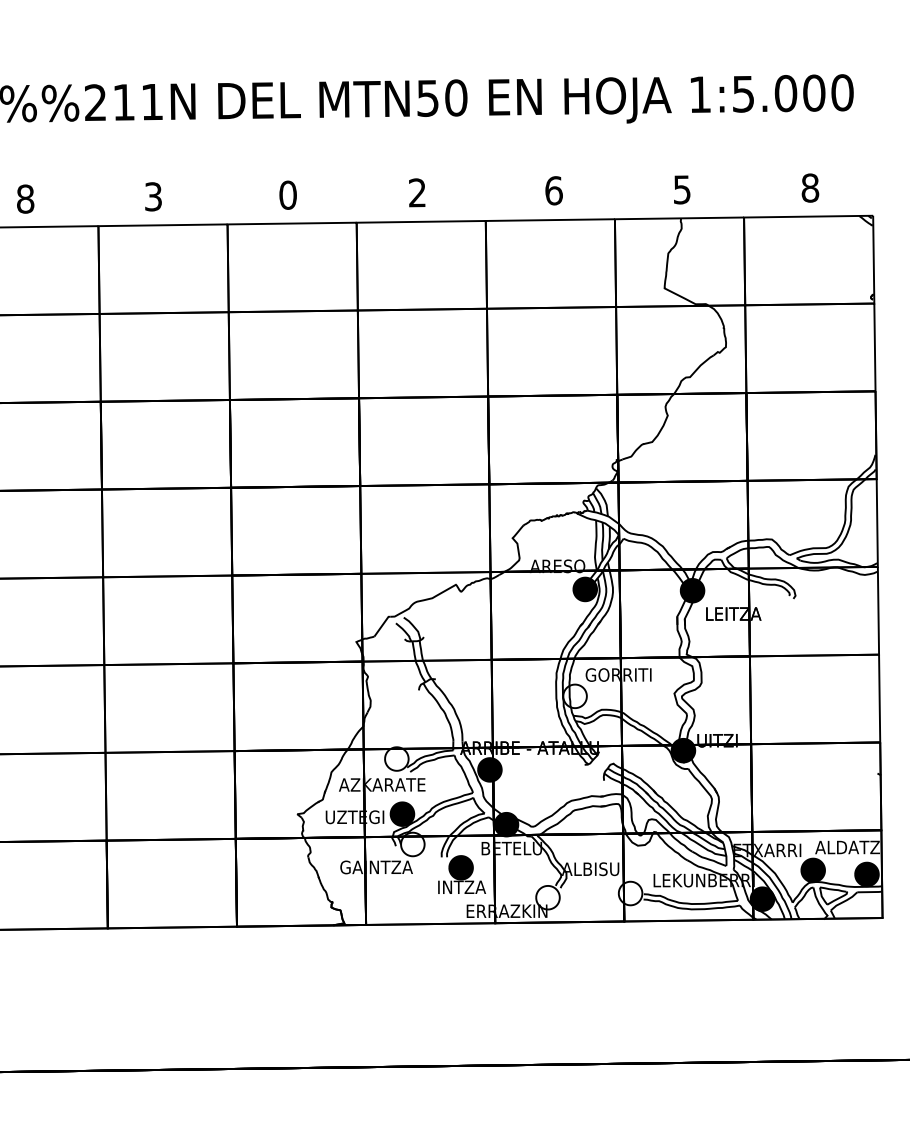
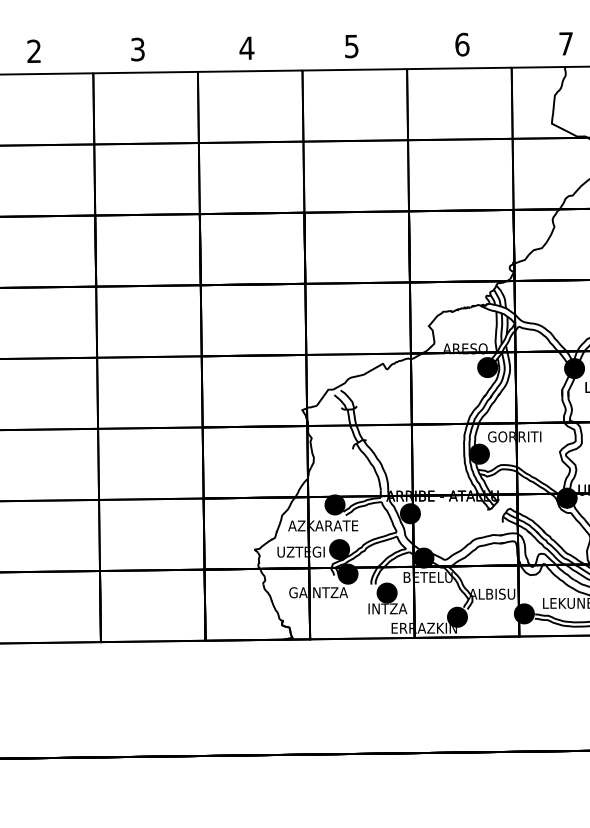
text: (681, 189) -> (565, 43), 5 -> 7
text: (417, 192) -> (351, 46), 2 -> 5
text: (287, 194) -> (246, 47), 0 -> 4
text: (25, 198) -> (34, 50), 8 -> 2
fill: (574, 696) -> (478, 454), added
fill: (396, 758) -> (334, 504), added
fill: (412, 844) -> (347, 574), added
fill: (630, 893) -> (524, 613), added
fill: (547, 897) -> (457, 617), added

